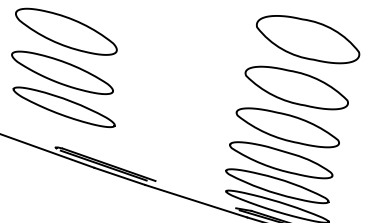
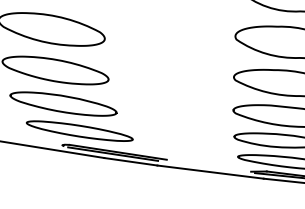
part: (74, 136) -> (79, 130), added

